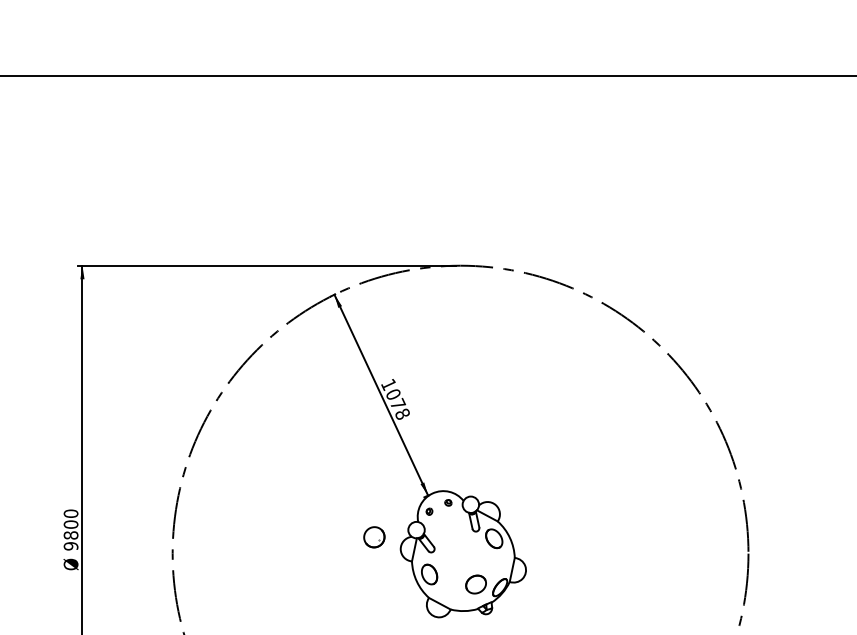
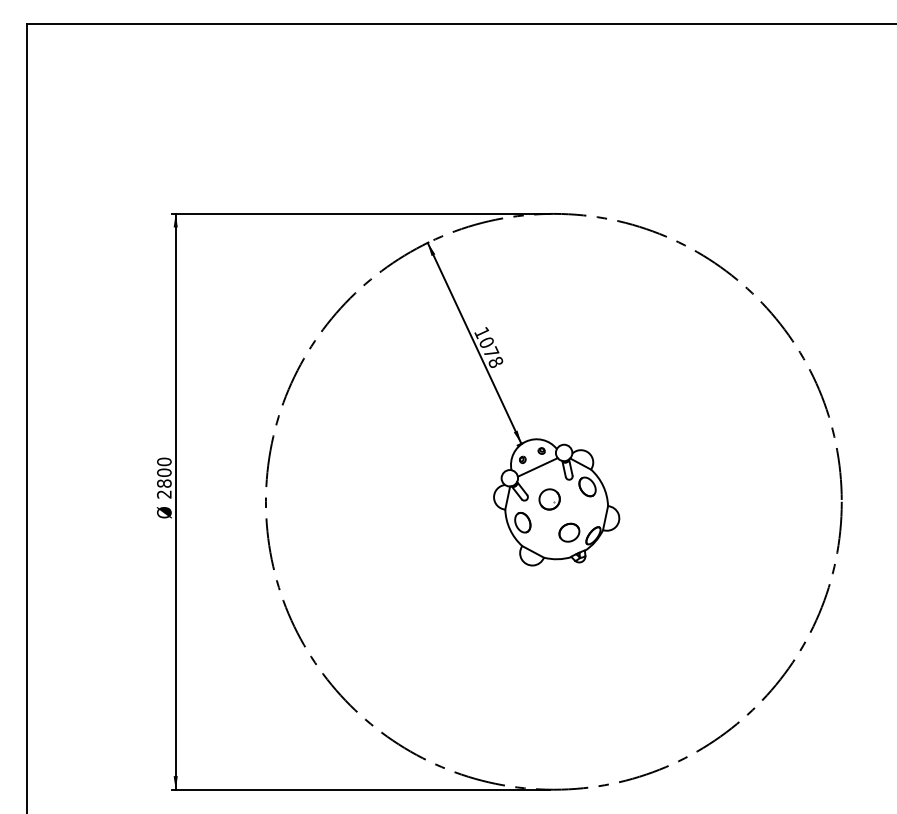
line: (444, 519) -> (537, 467), added
part: (374, 537) -> (549, 499), moved
text: (71, 546) -> (164, 494), 9800 -> 2800

